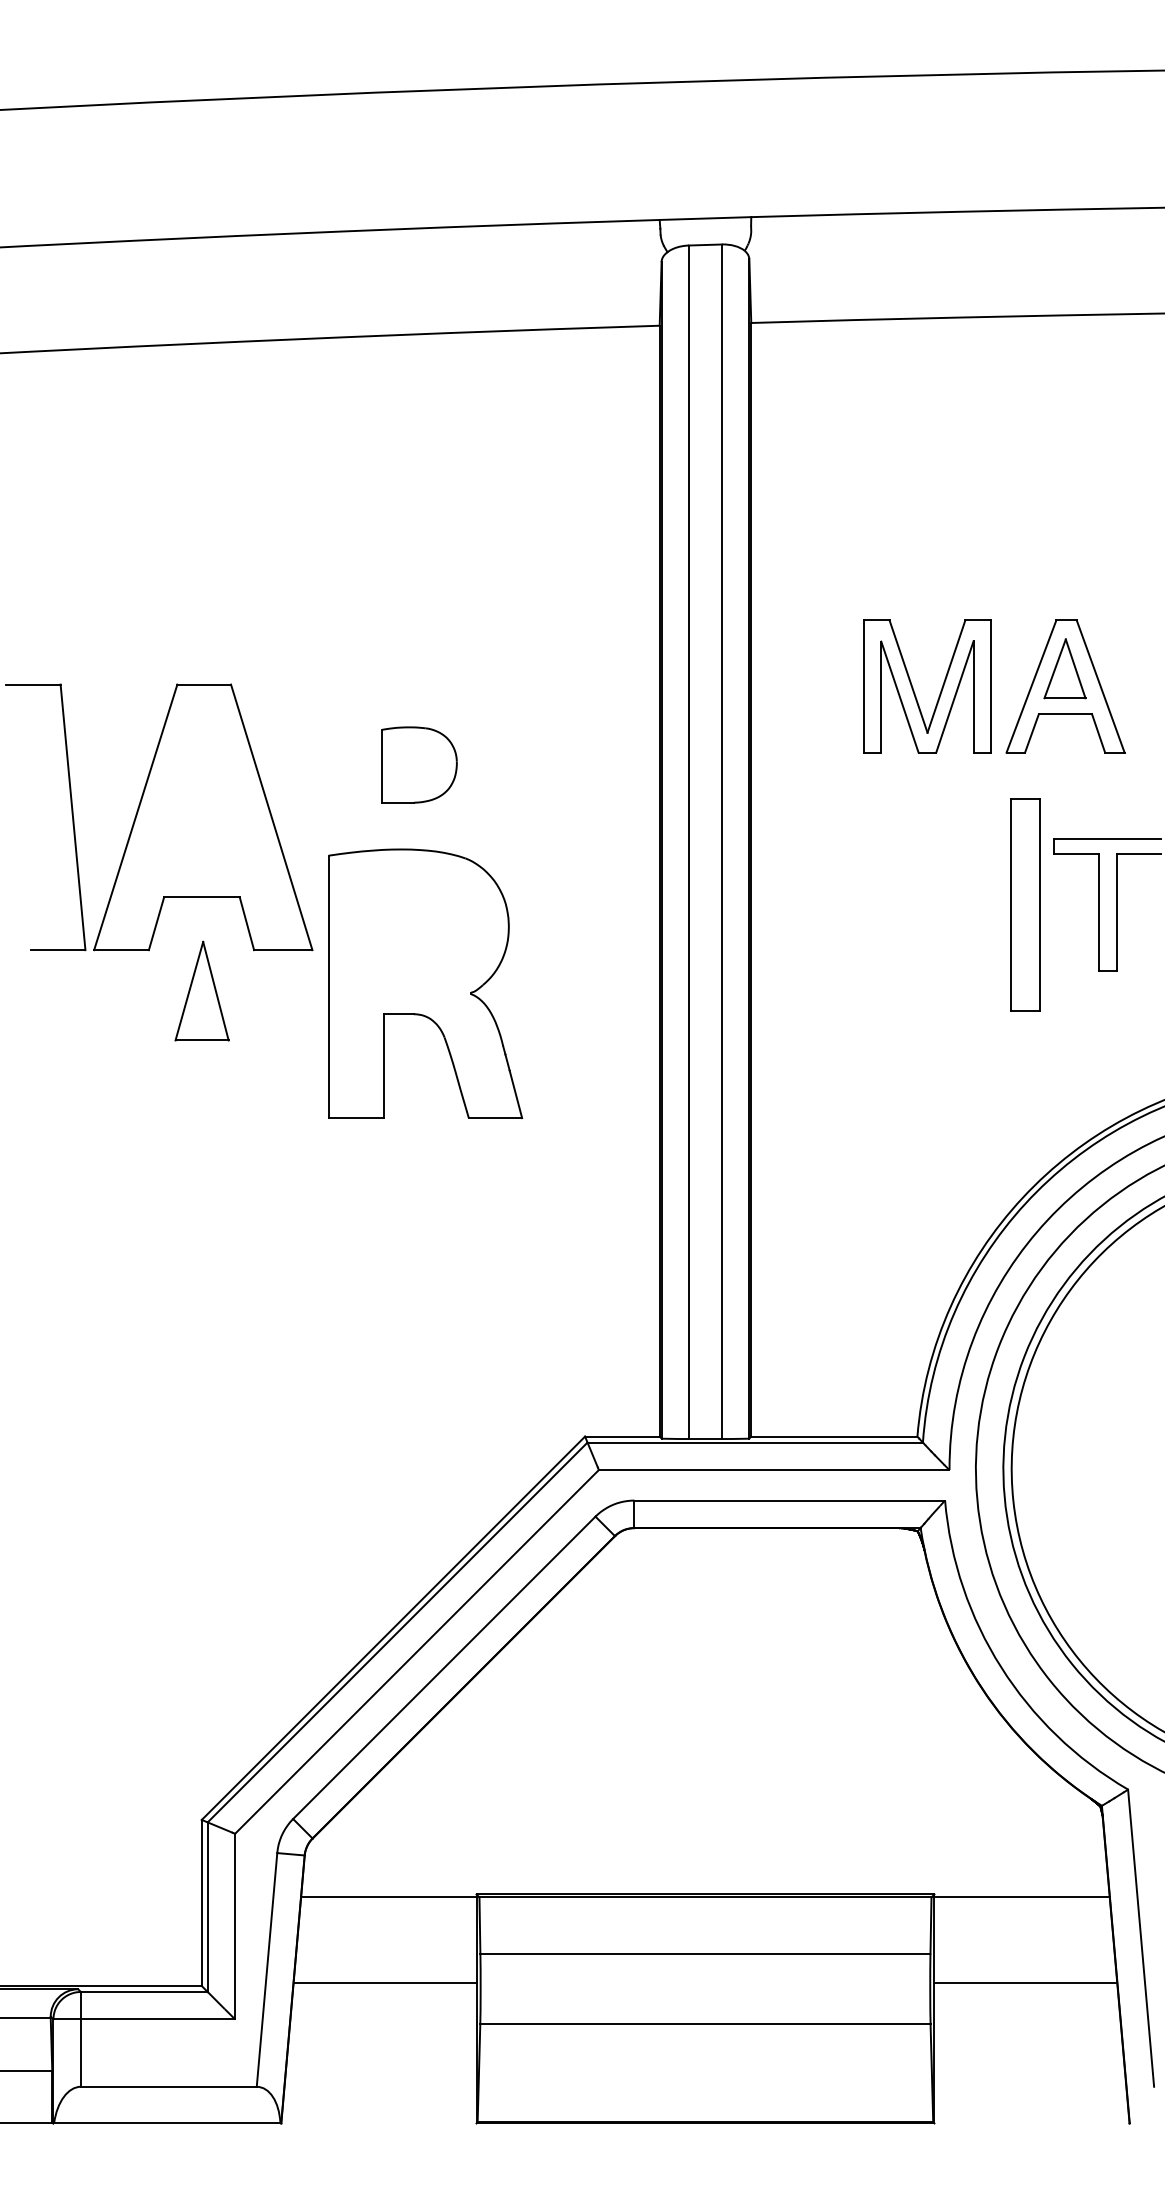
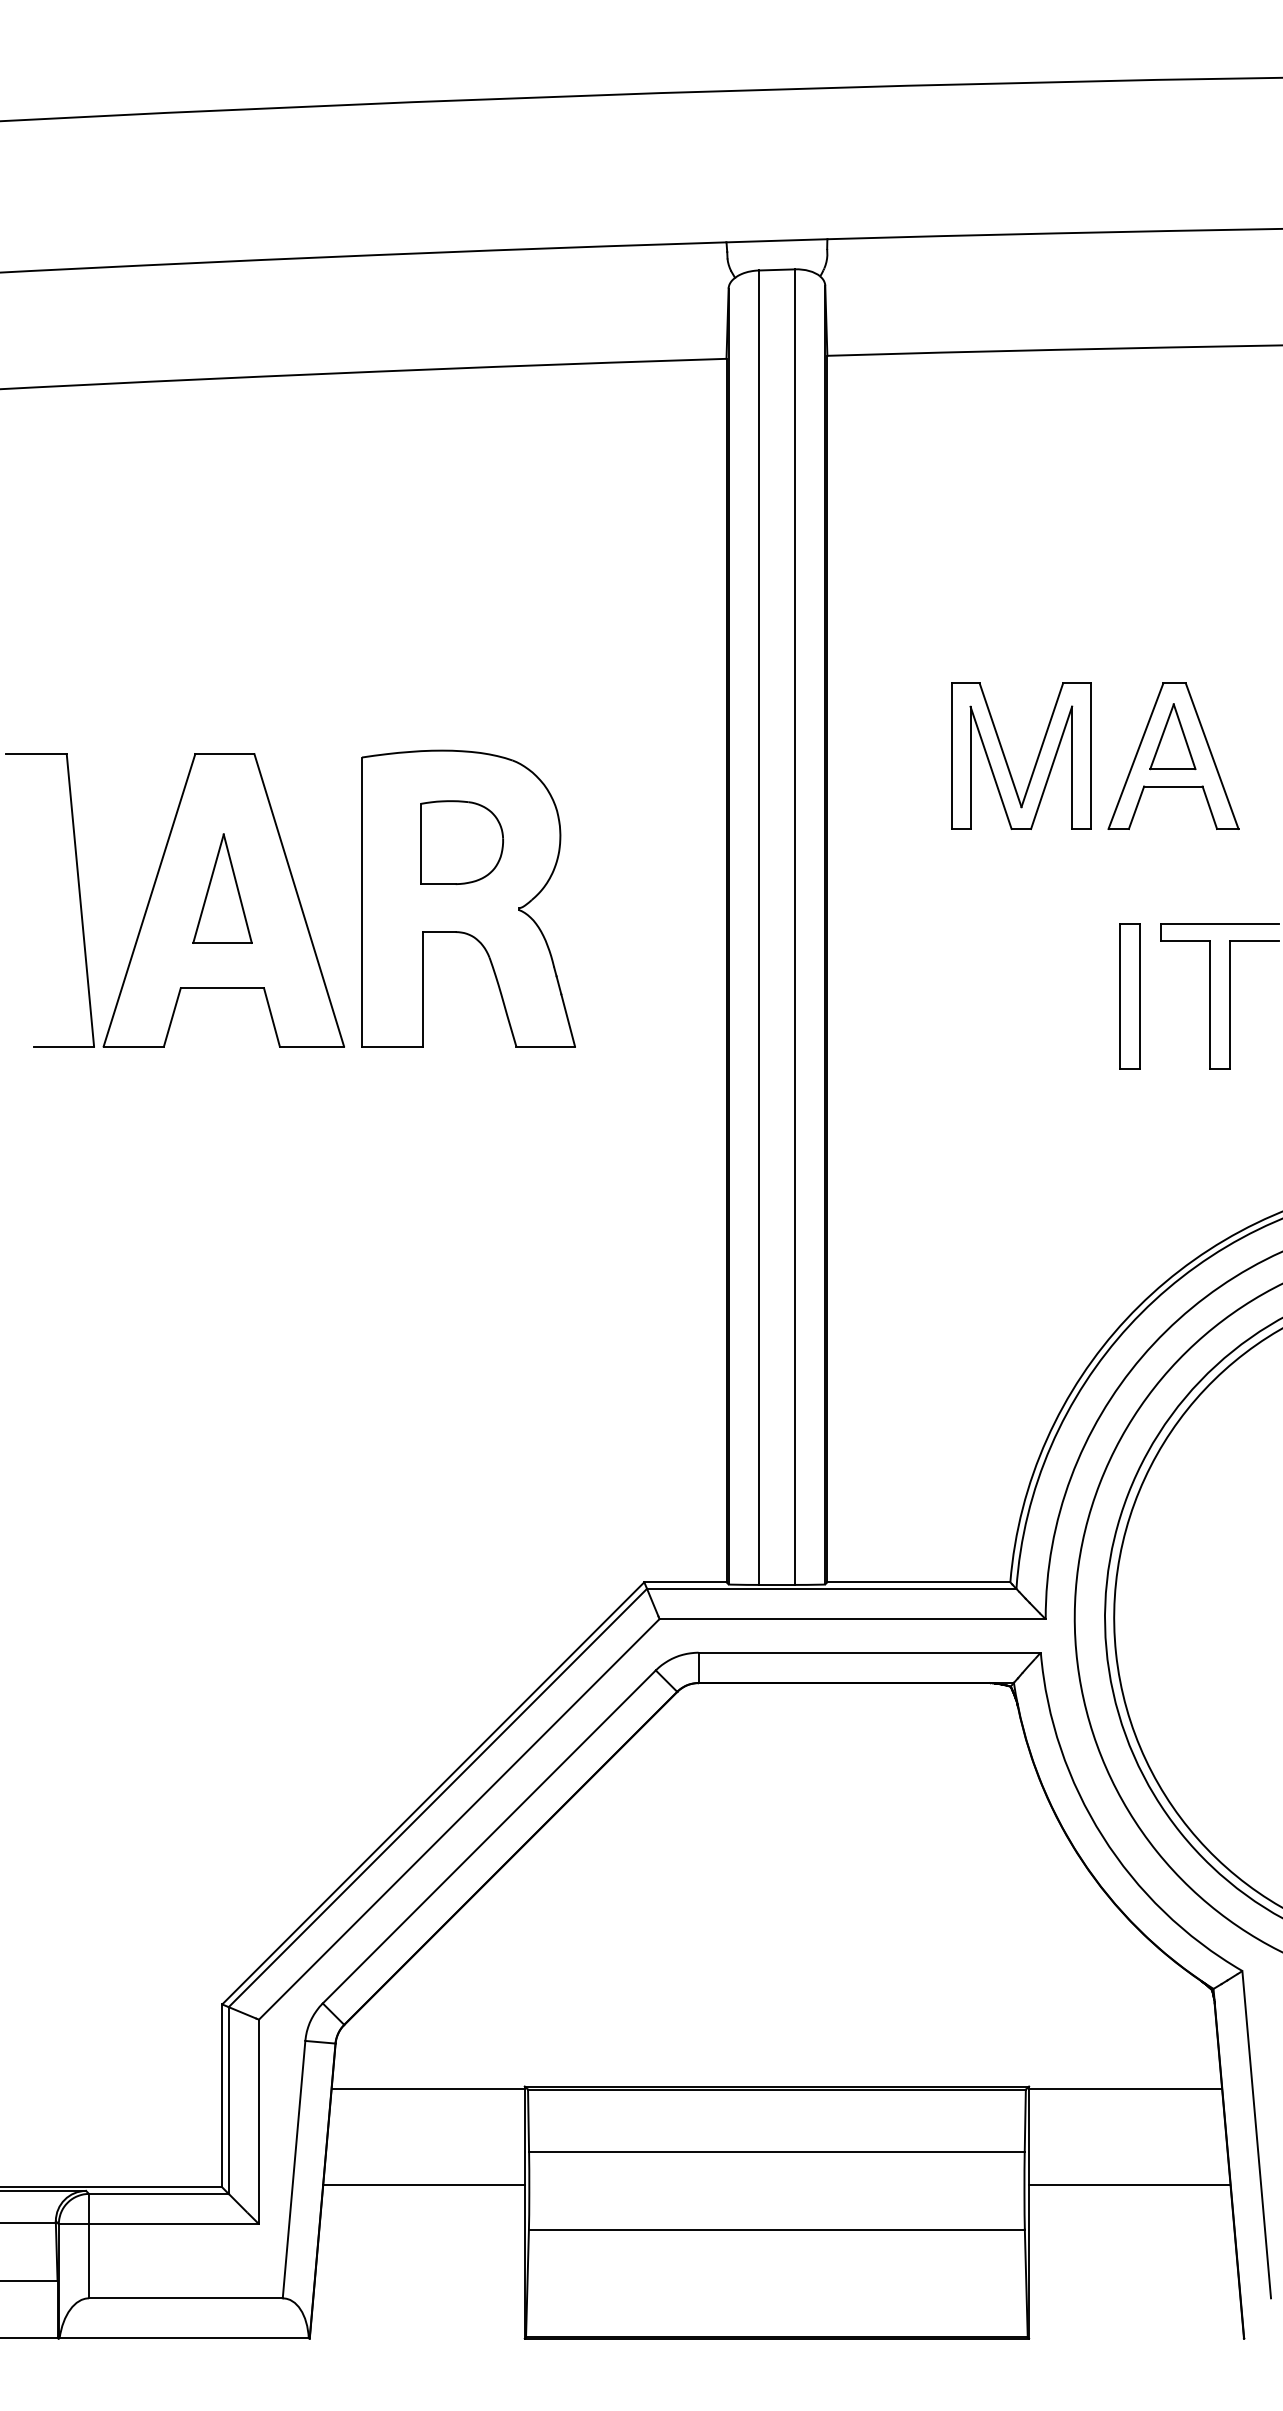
part: (1025, 904) -> (1129, 996), size x0.62
part: (425, 983) -> (468, 898), moved
part: (202, 990) -> (222, 888), moved

